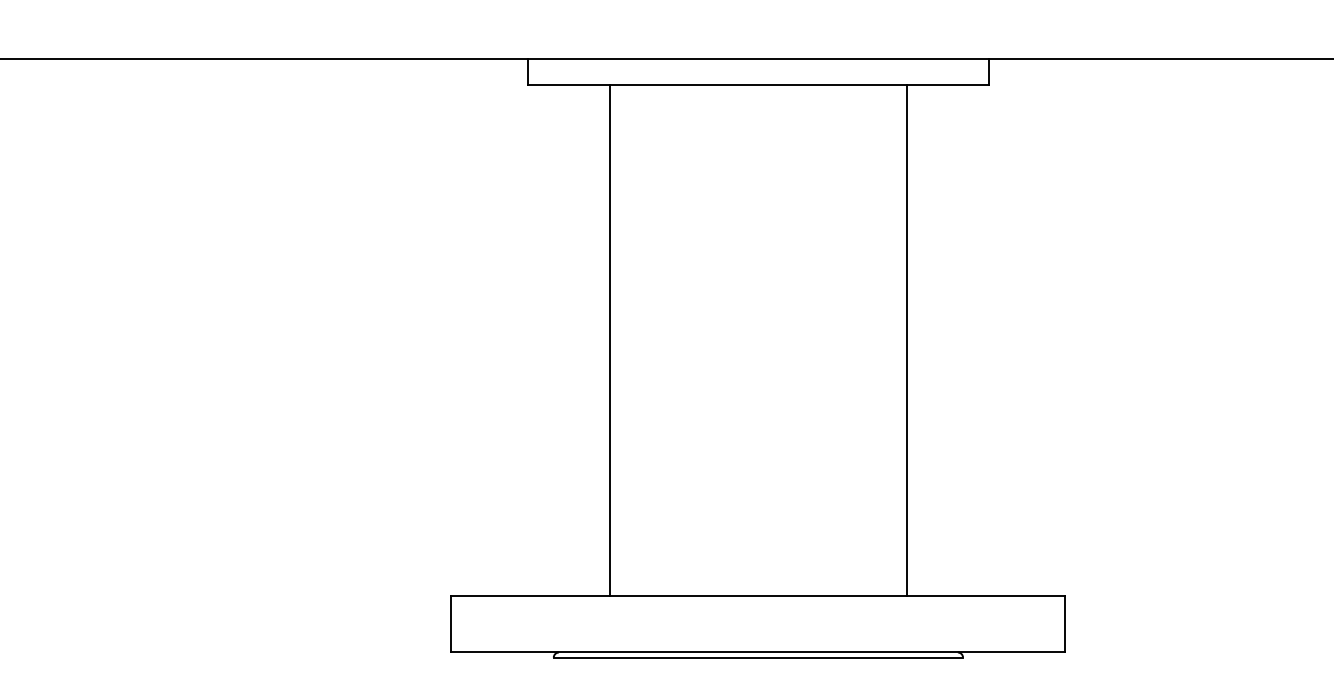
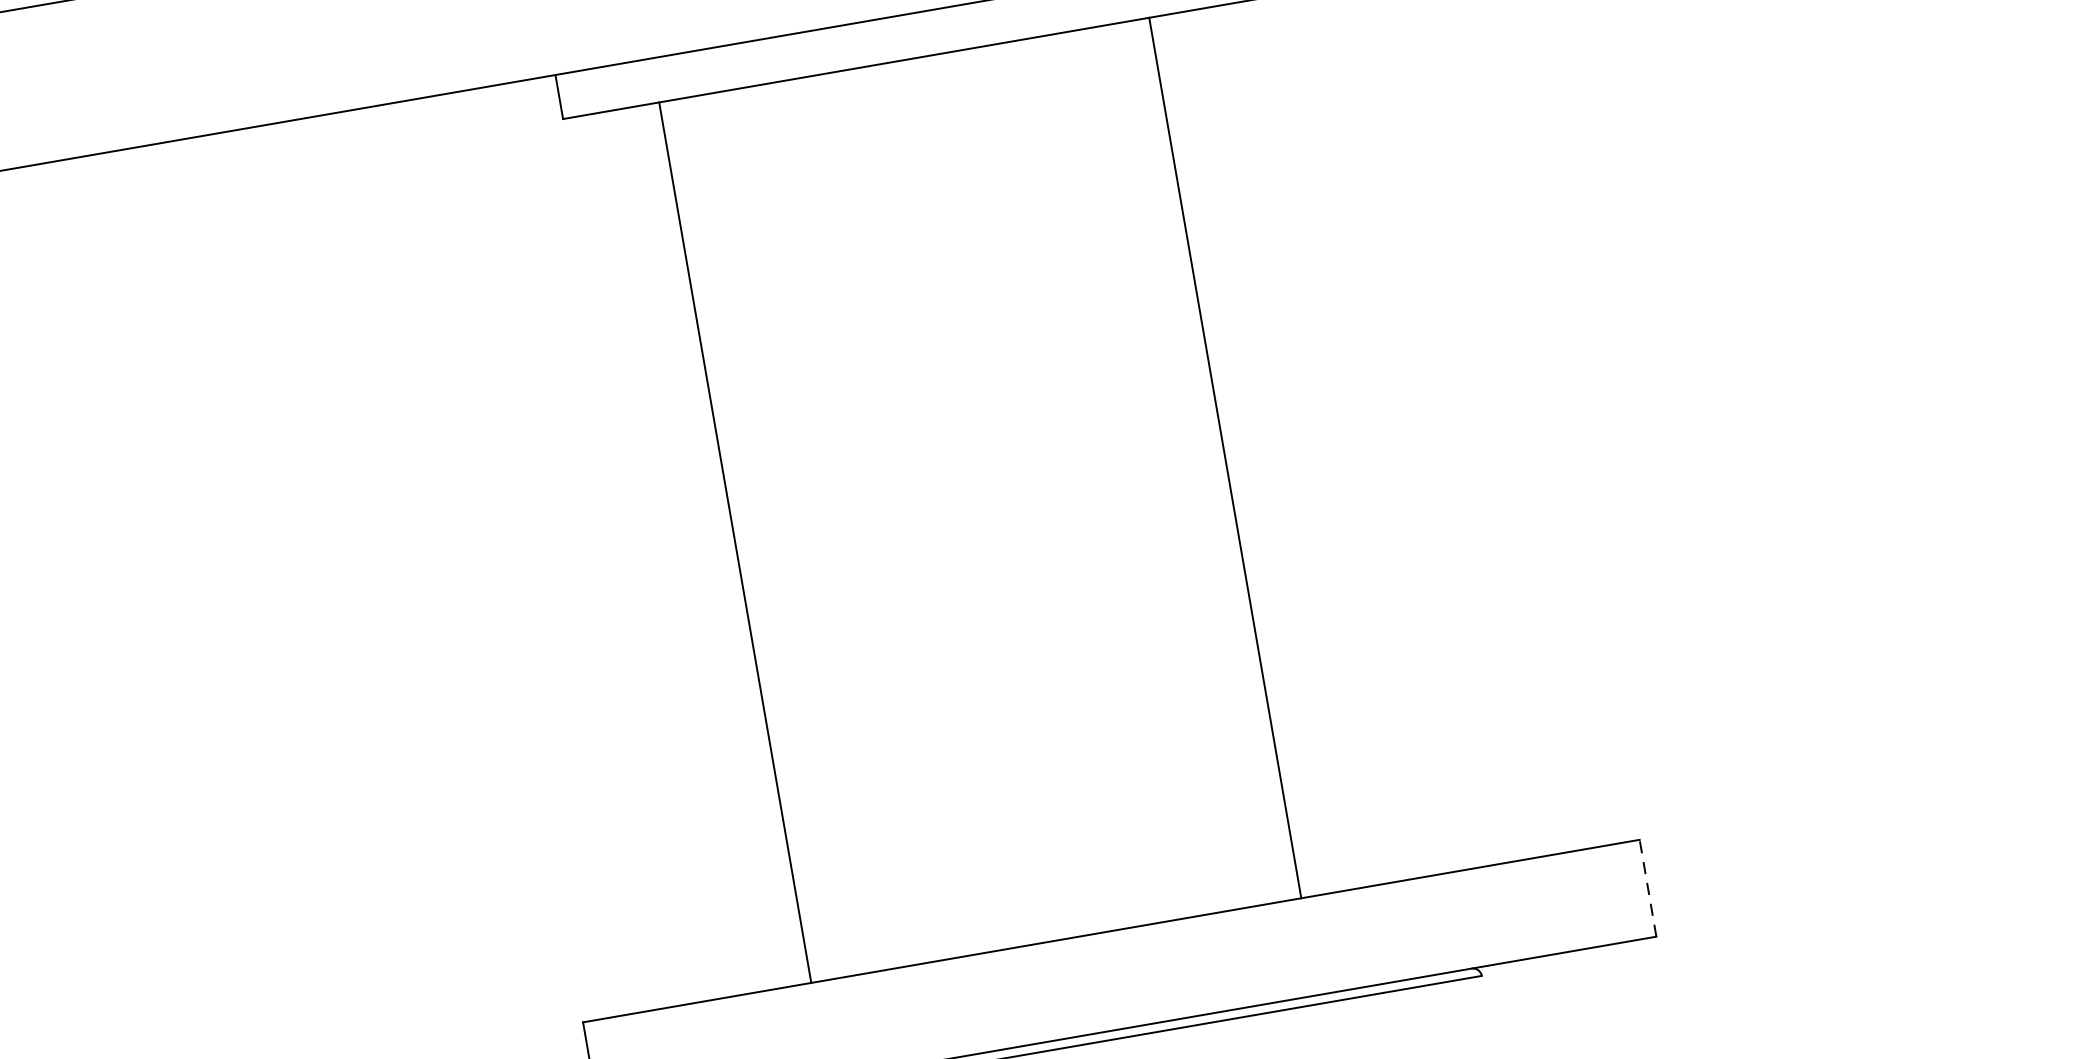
line: (610, 340) -> (736, 542), moved
line: (906, 340) -> (1224, 458), moved
line: (1065, 623) -> (1648, 886), solid -> dashed

